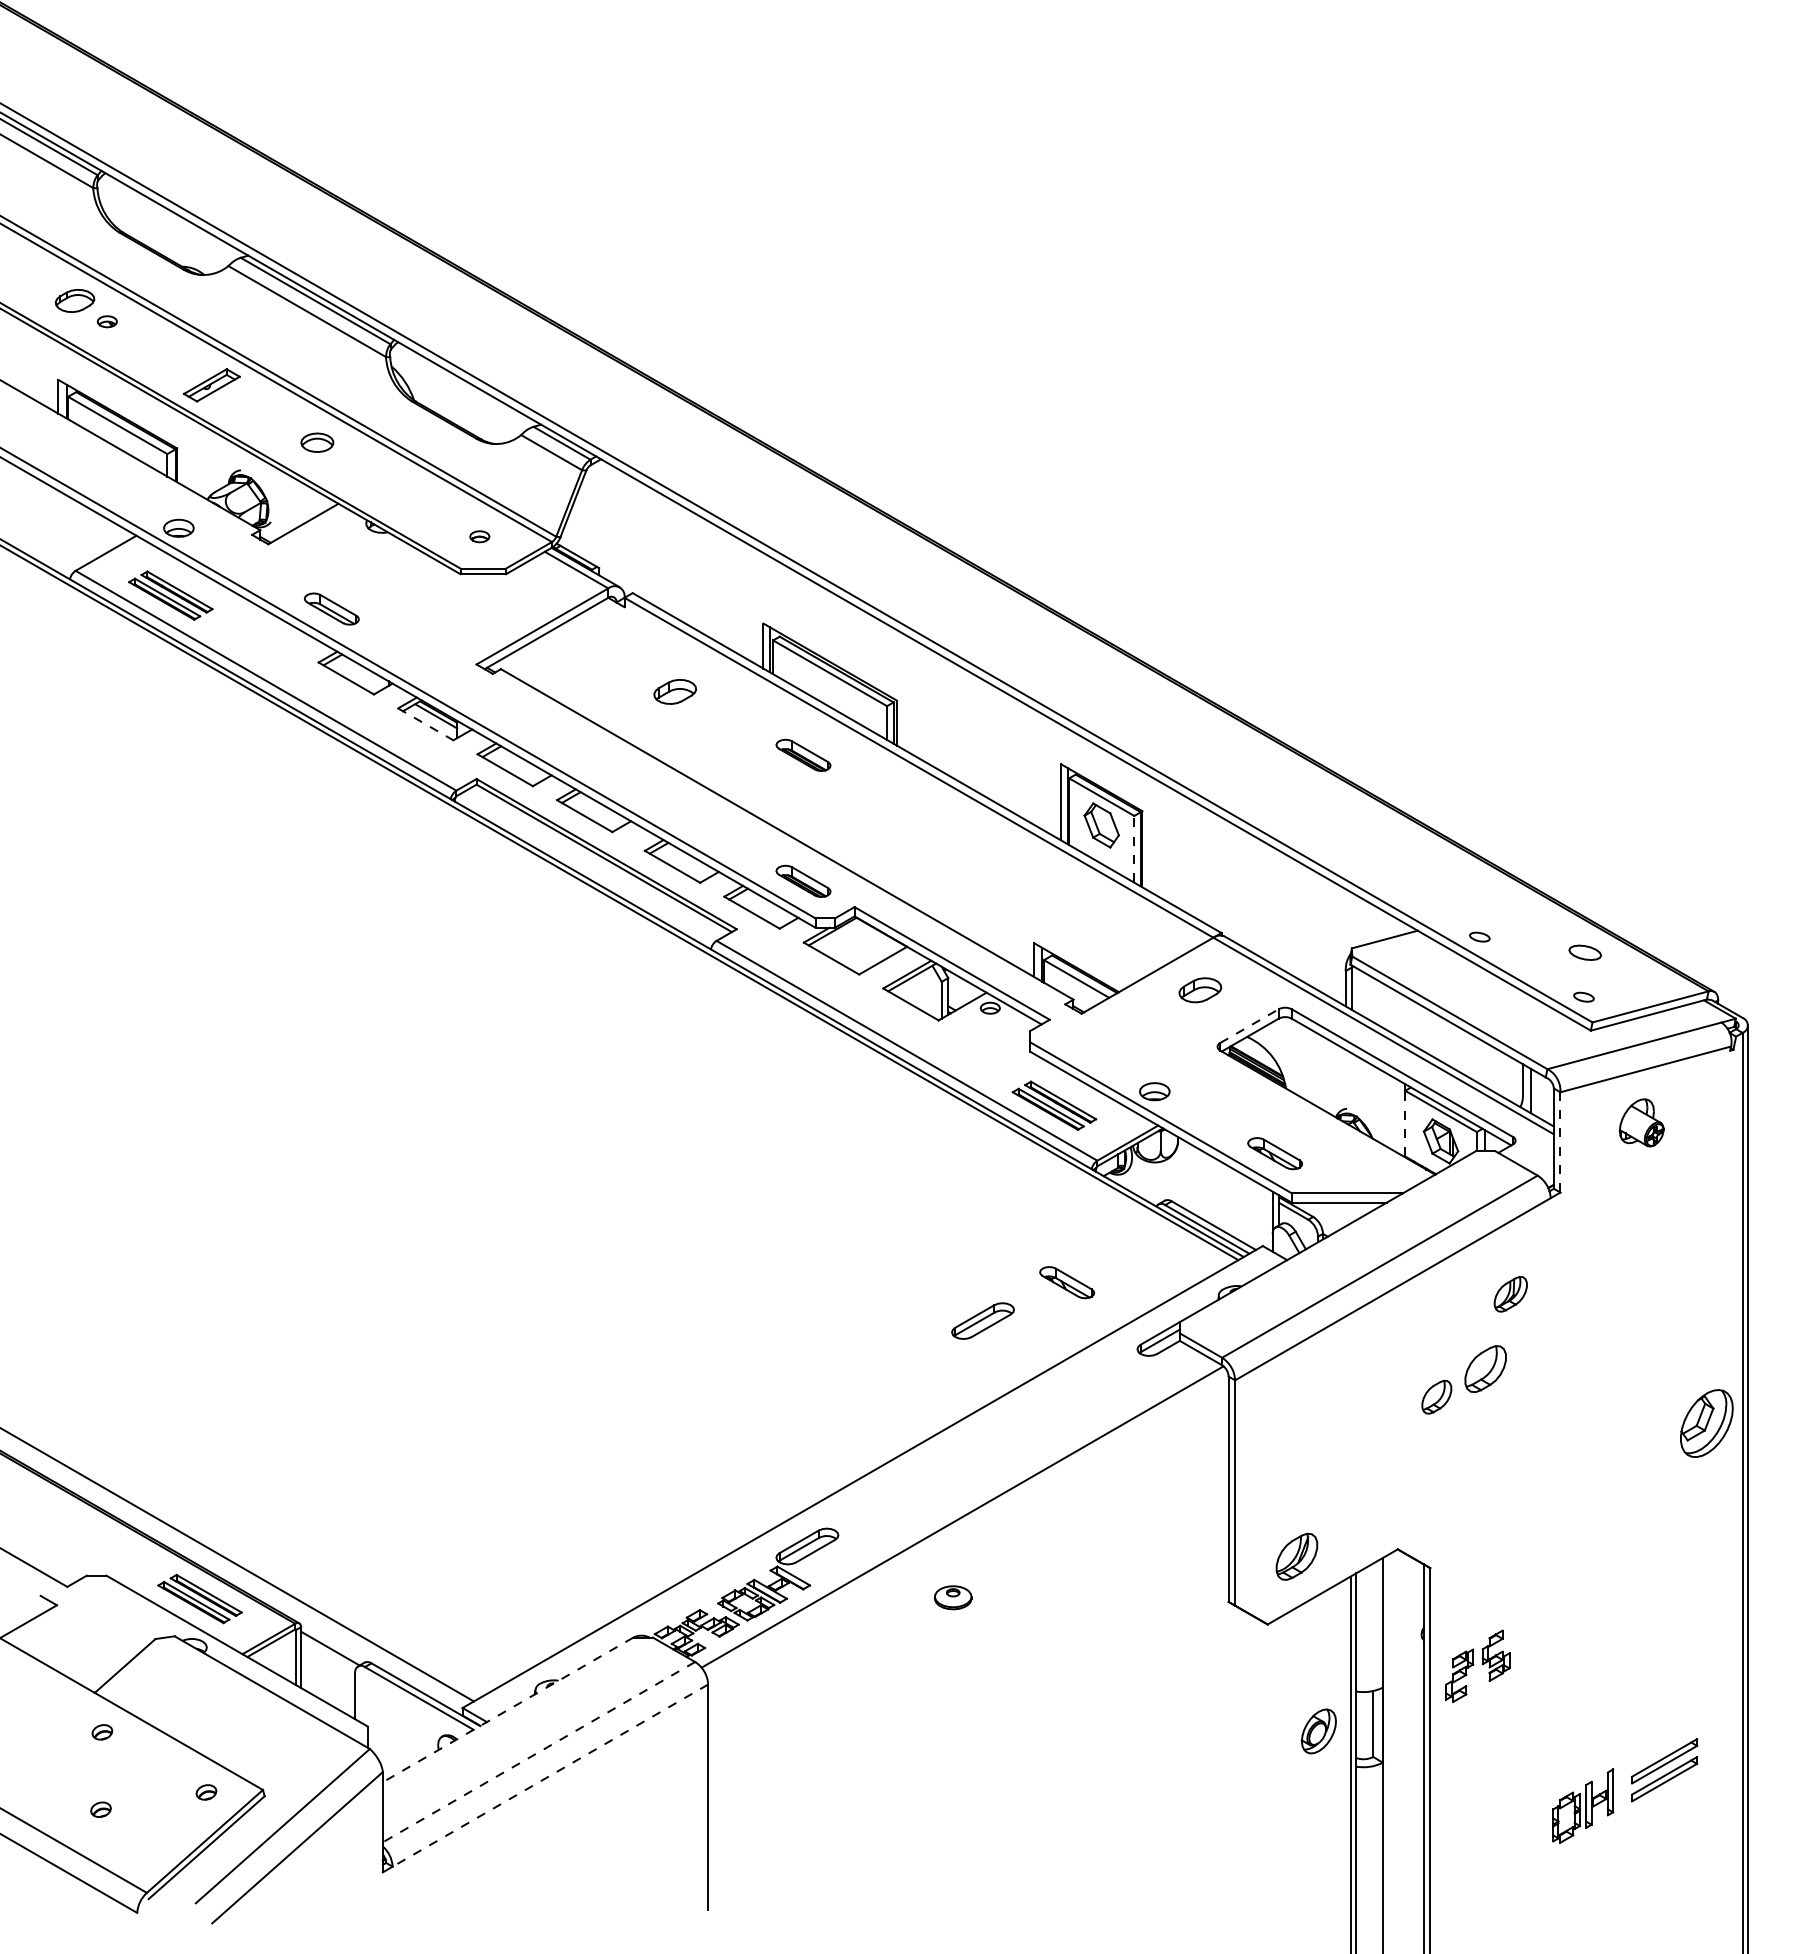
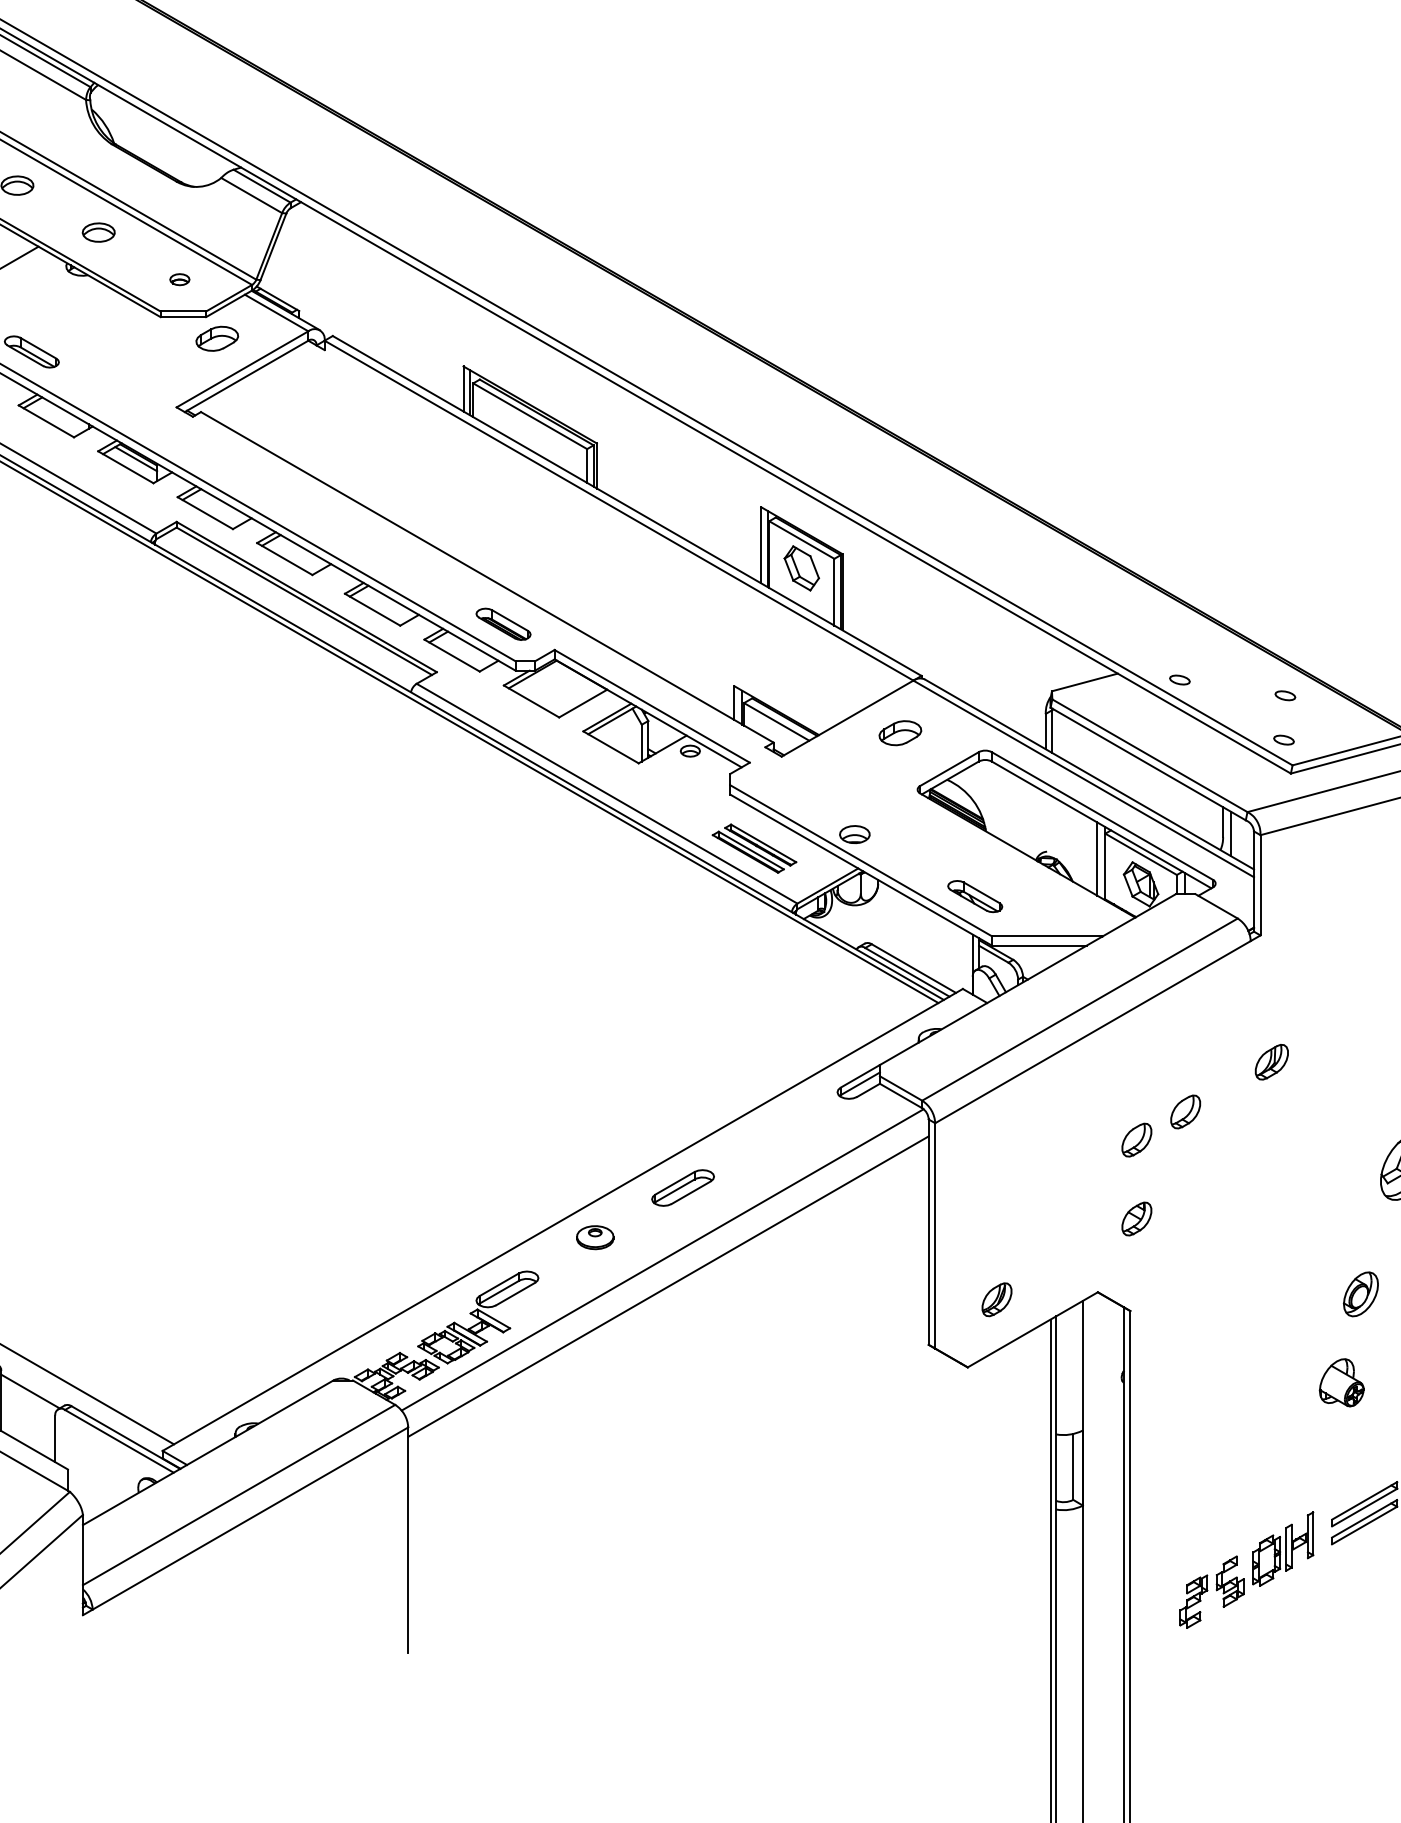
part: (398, 489) -> (98, 232), added
part: (674, 691) -> (216, 338), moved
line: (425, 724) -> (125, 467), dashed -> solid
part: (803, 754) -> (503, 497), removed
line: (1134, 848) -> (834, 591), dashed -> solid
part: (1585, 952) -> (1285, 695), size x0.62
line: (1249, 1026) -> (949, 769), dashed -> solid
line: (1397, 1115) -> (1097, 858), added
part: (1641, 1122) -> (1341, 1382), moved
line: (1405, 1123) -> (1105, 866), dashed -> solid
line: (1560, 1141) -> (1260, 884), dashed -> solid
part: (1066, 1282) -> (766, 1025), removed
part: (1510, 1294) -> (1271, 1062), moved
part: (982, 1320) -> (682, 1187), moved
part: (1485, 1368) -> (1185, 1111), size x0.71
part: (1436, 1475) -> (1136, 1218), added
line: (968, 1543) -> (668, 1286), added
part: (1296, 1556) -> (996, 1299), size x0.71
part: (953, 1597) -> (595, 1237), moved
part: (1477, 1665) -> (1211, 1591), moved
line: (508, 1709) -> (208, 1452), dashed -> solid
part: (1318, 1731) -> (1360, 1294), moved
line: (538, 1752) -> (238, 1495), dashed -> solid
line: (549, 1775) -> (249, 1518), dashed -> solid

